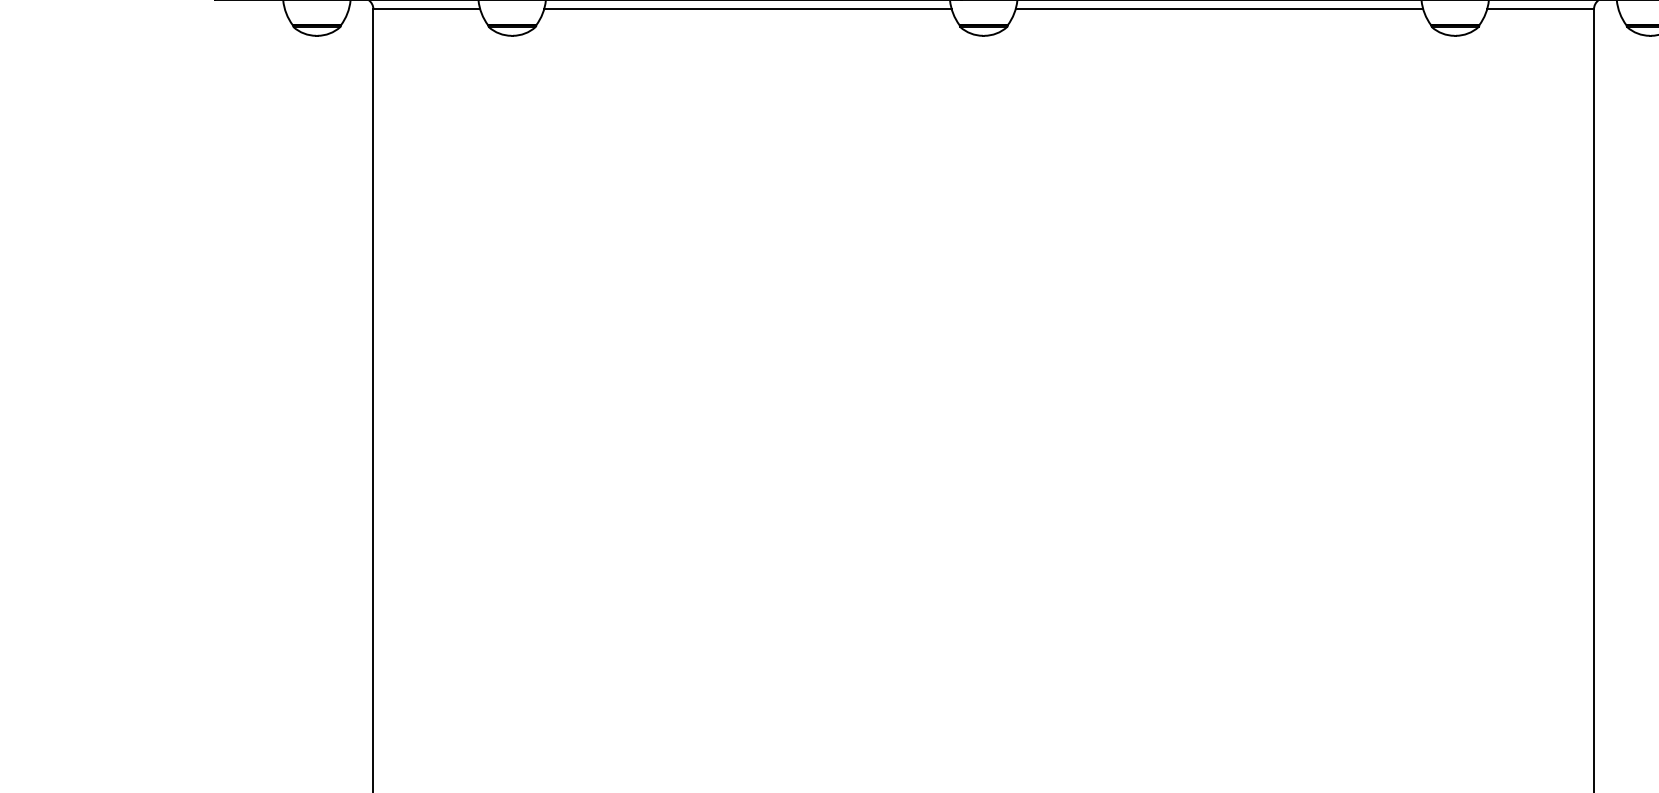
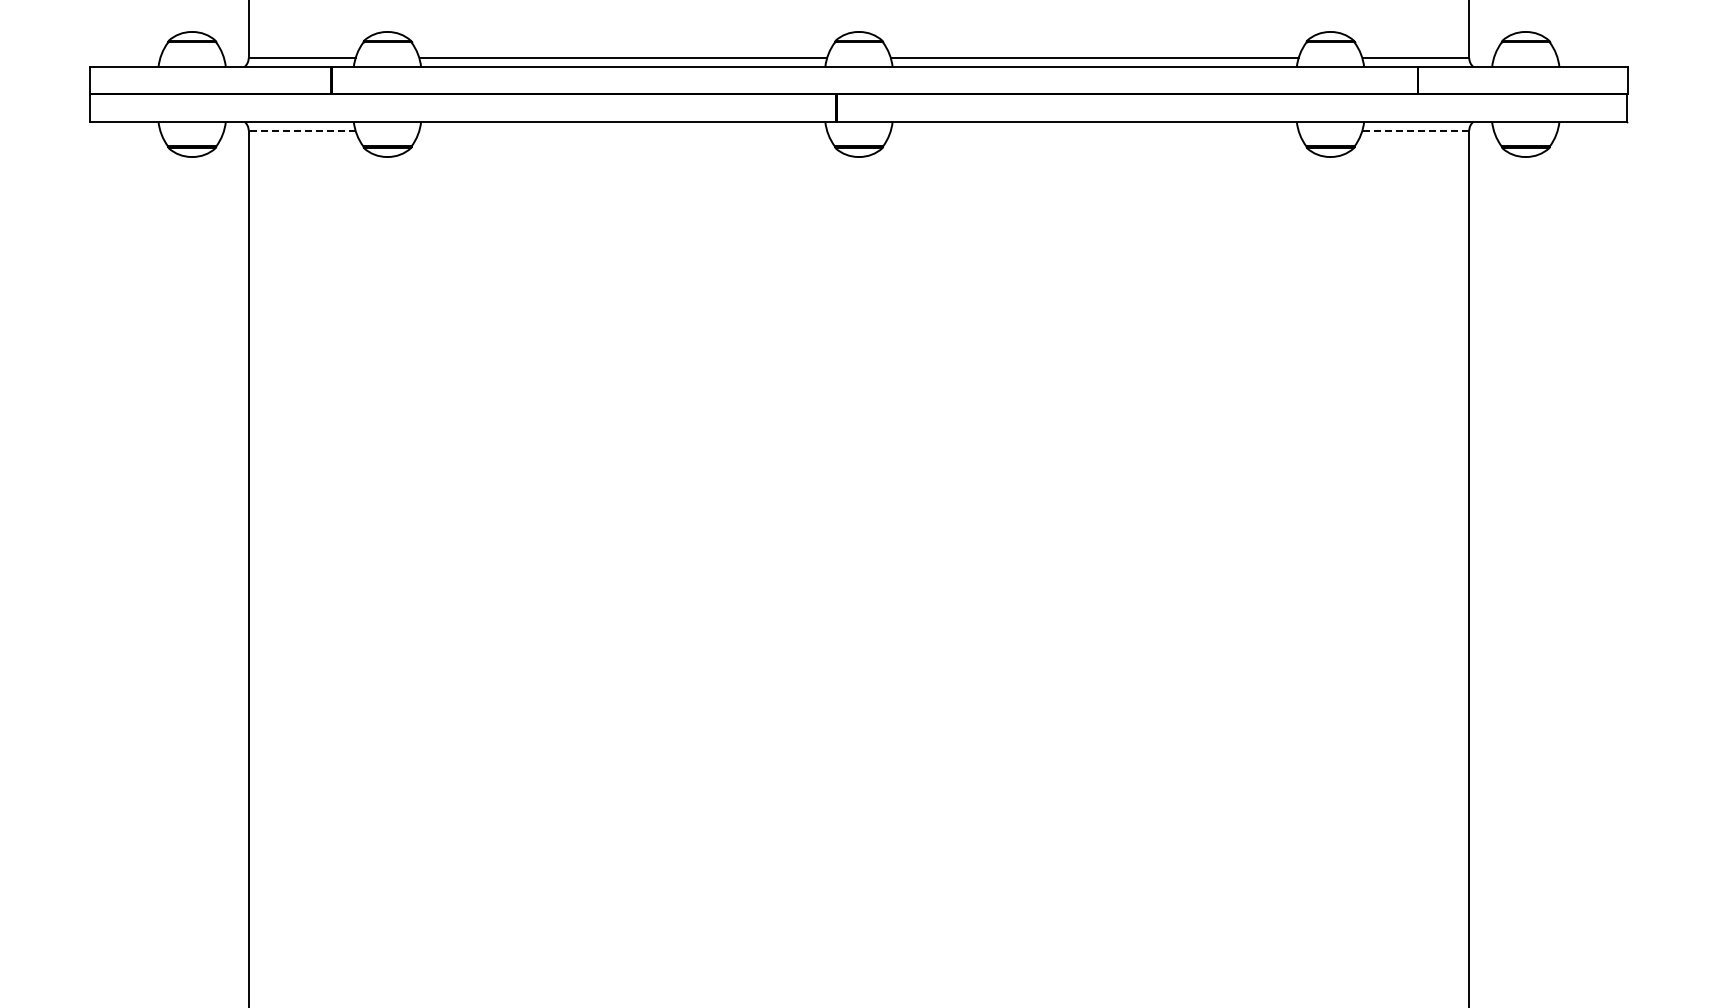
line: (426, 9) -> (301, 130), solid -> dashed
line: (748, 9) -> (623, 130), removed
line: (1219, 9) -> (1094, 130), removed
line: (1540, 9) -> (1415, 130), solid -> dashed

